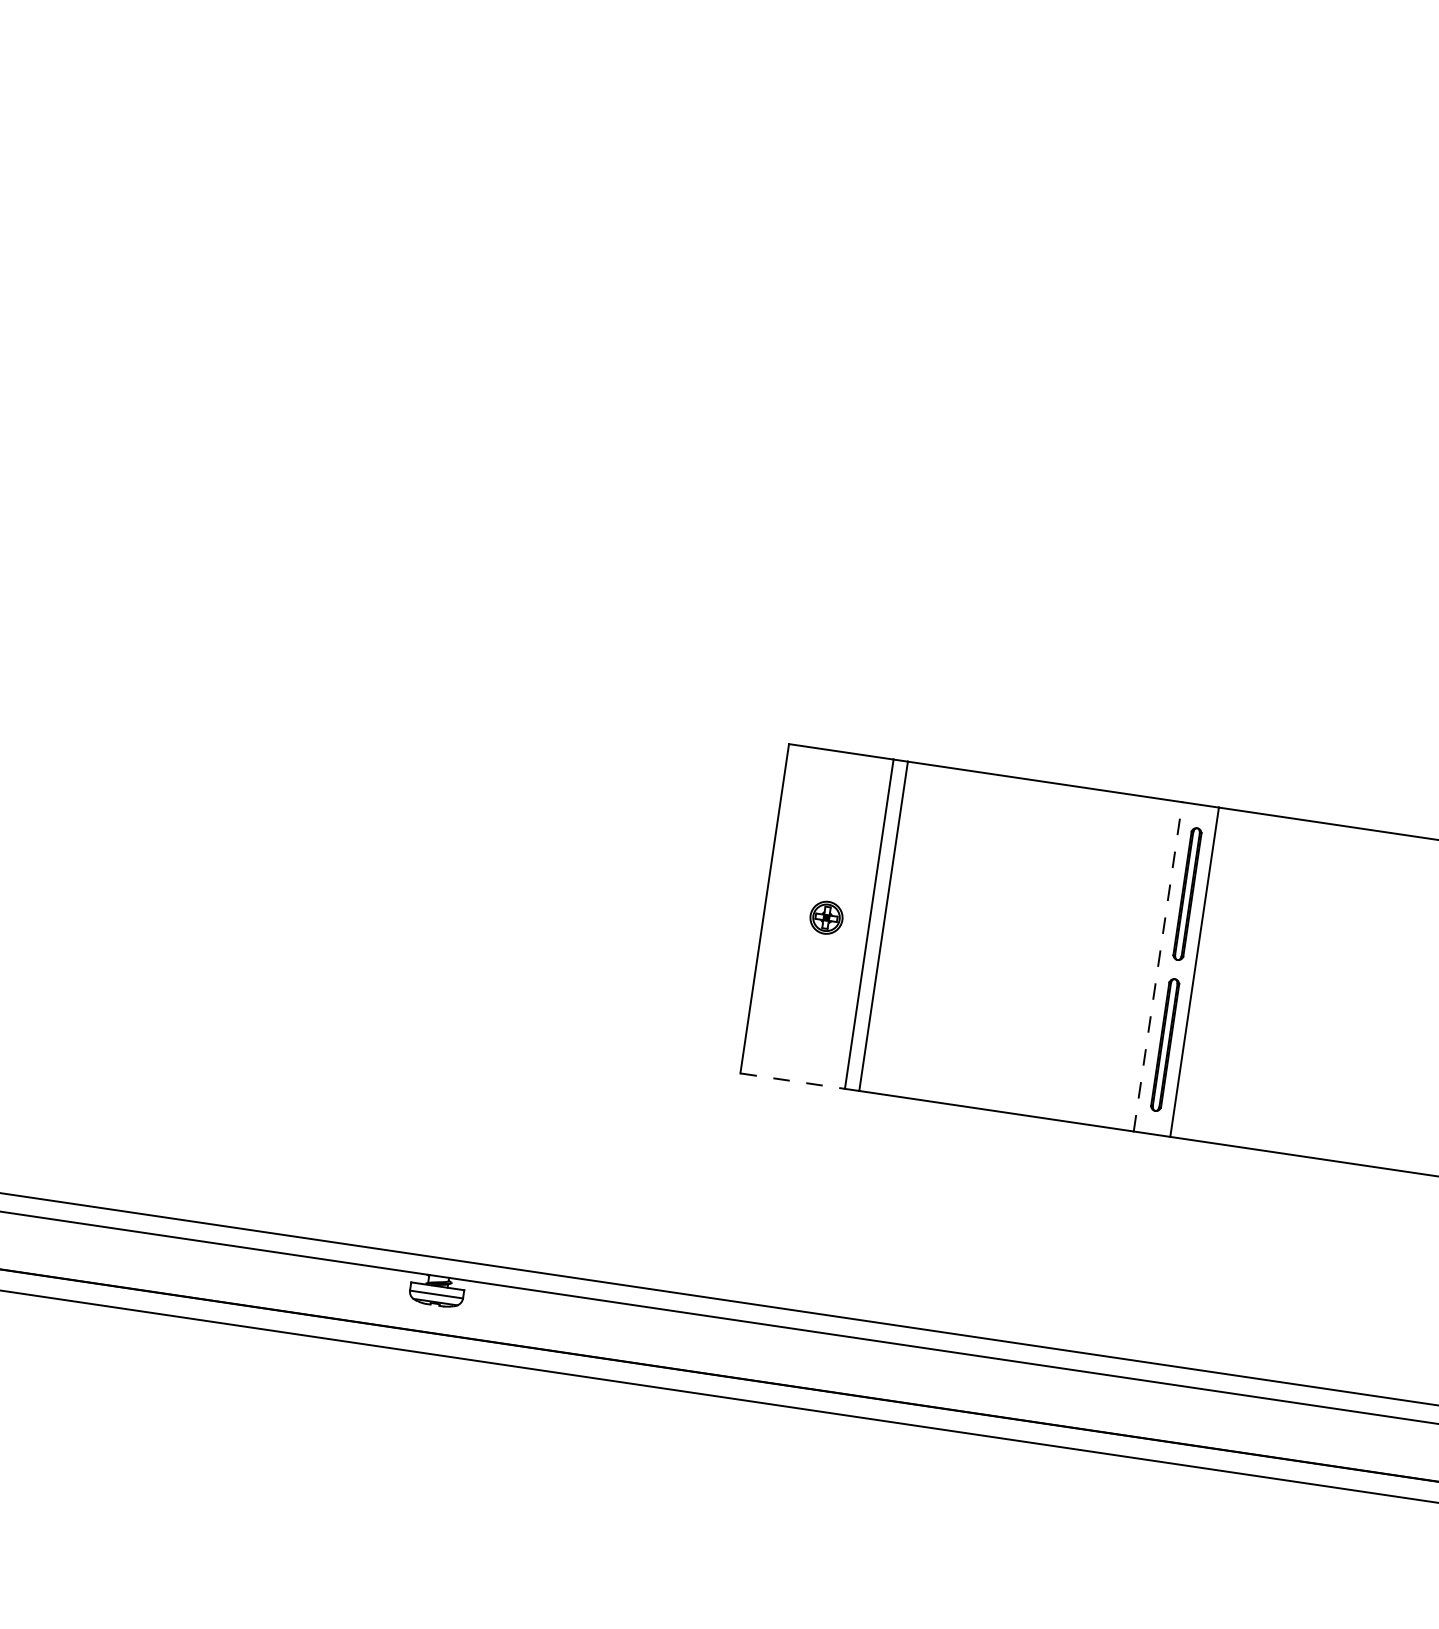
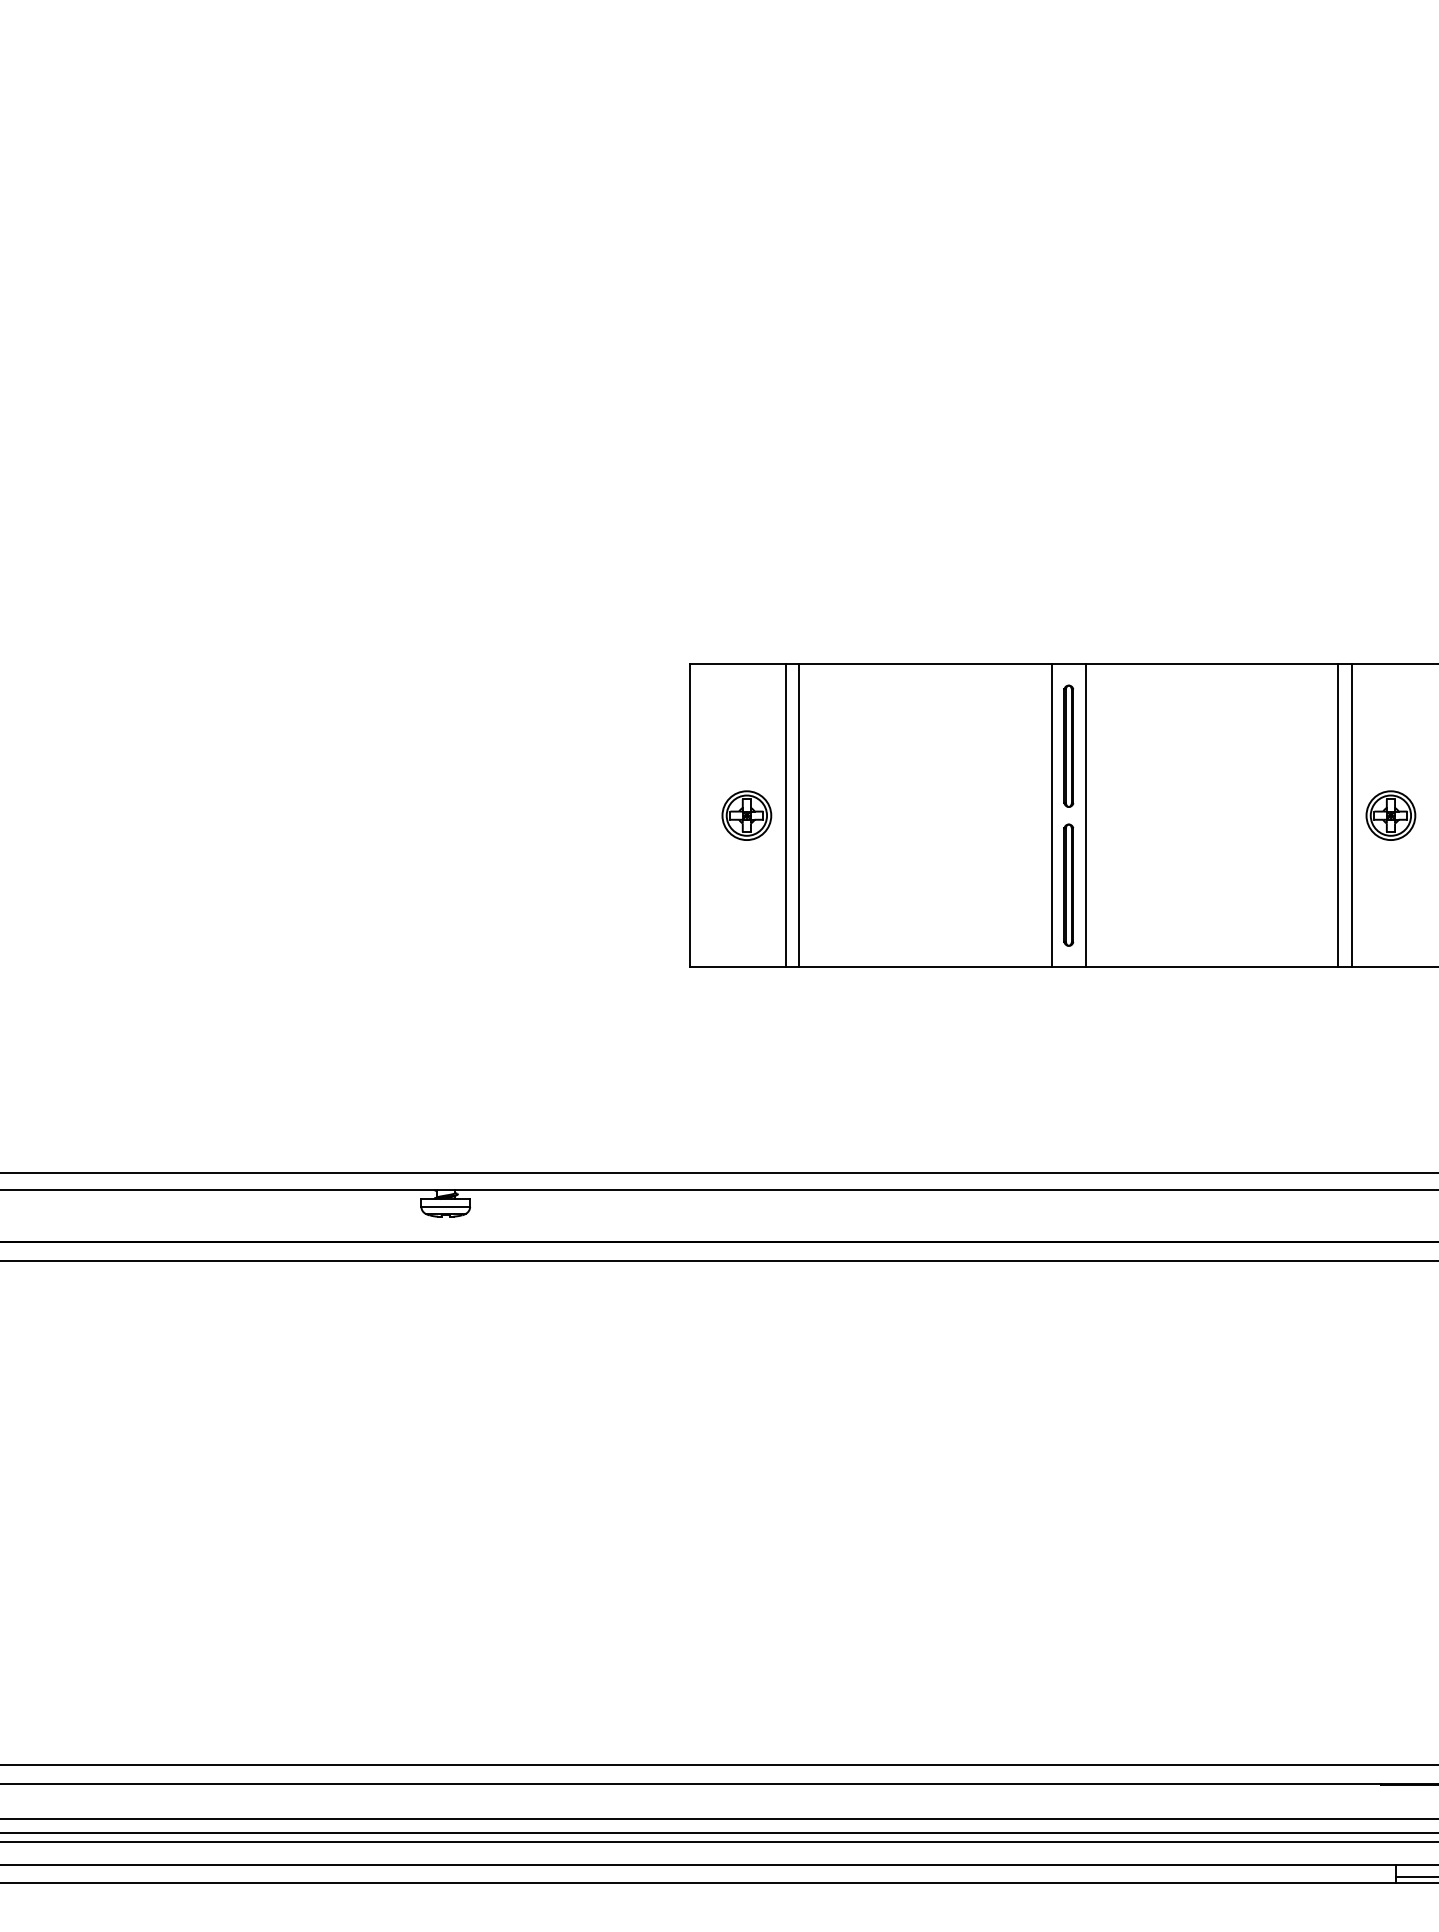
part: (826, 917) -> (746, 815), size x1.67
line: (1158, 966) -> (1052, 815), dashed -> solid
line: (792, 1081) -> (738, 967), dashed -> solid

